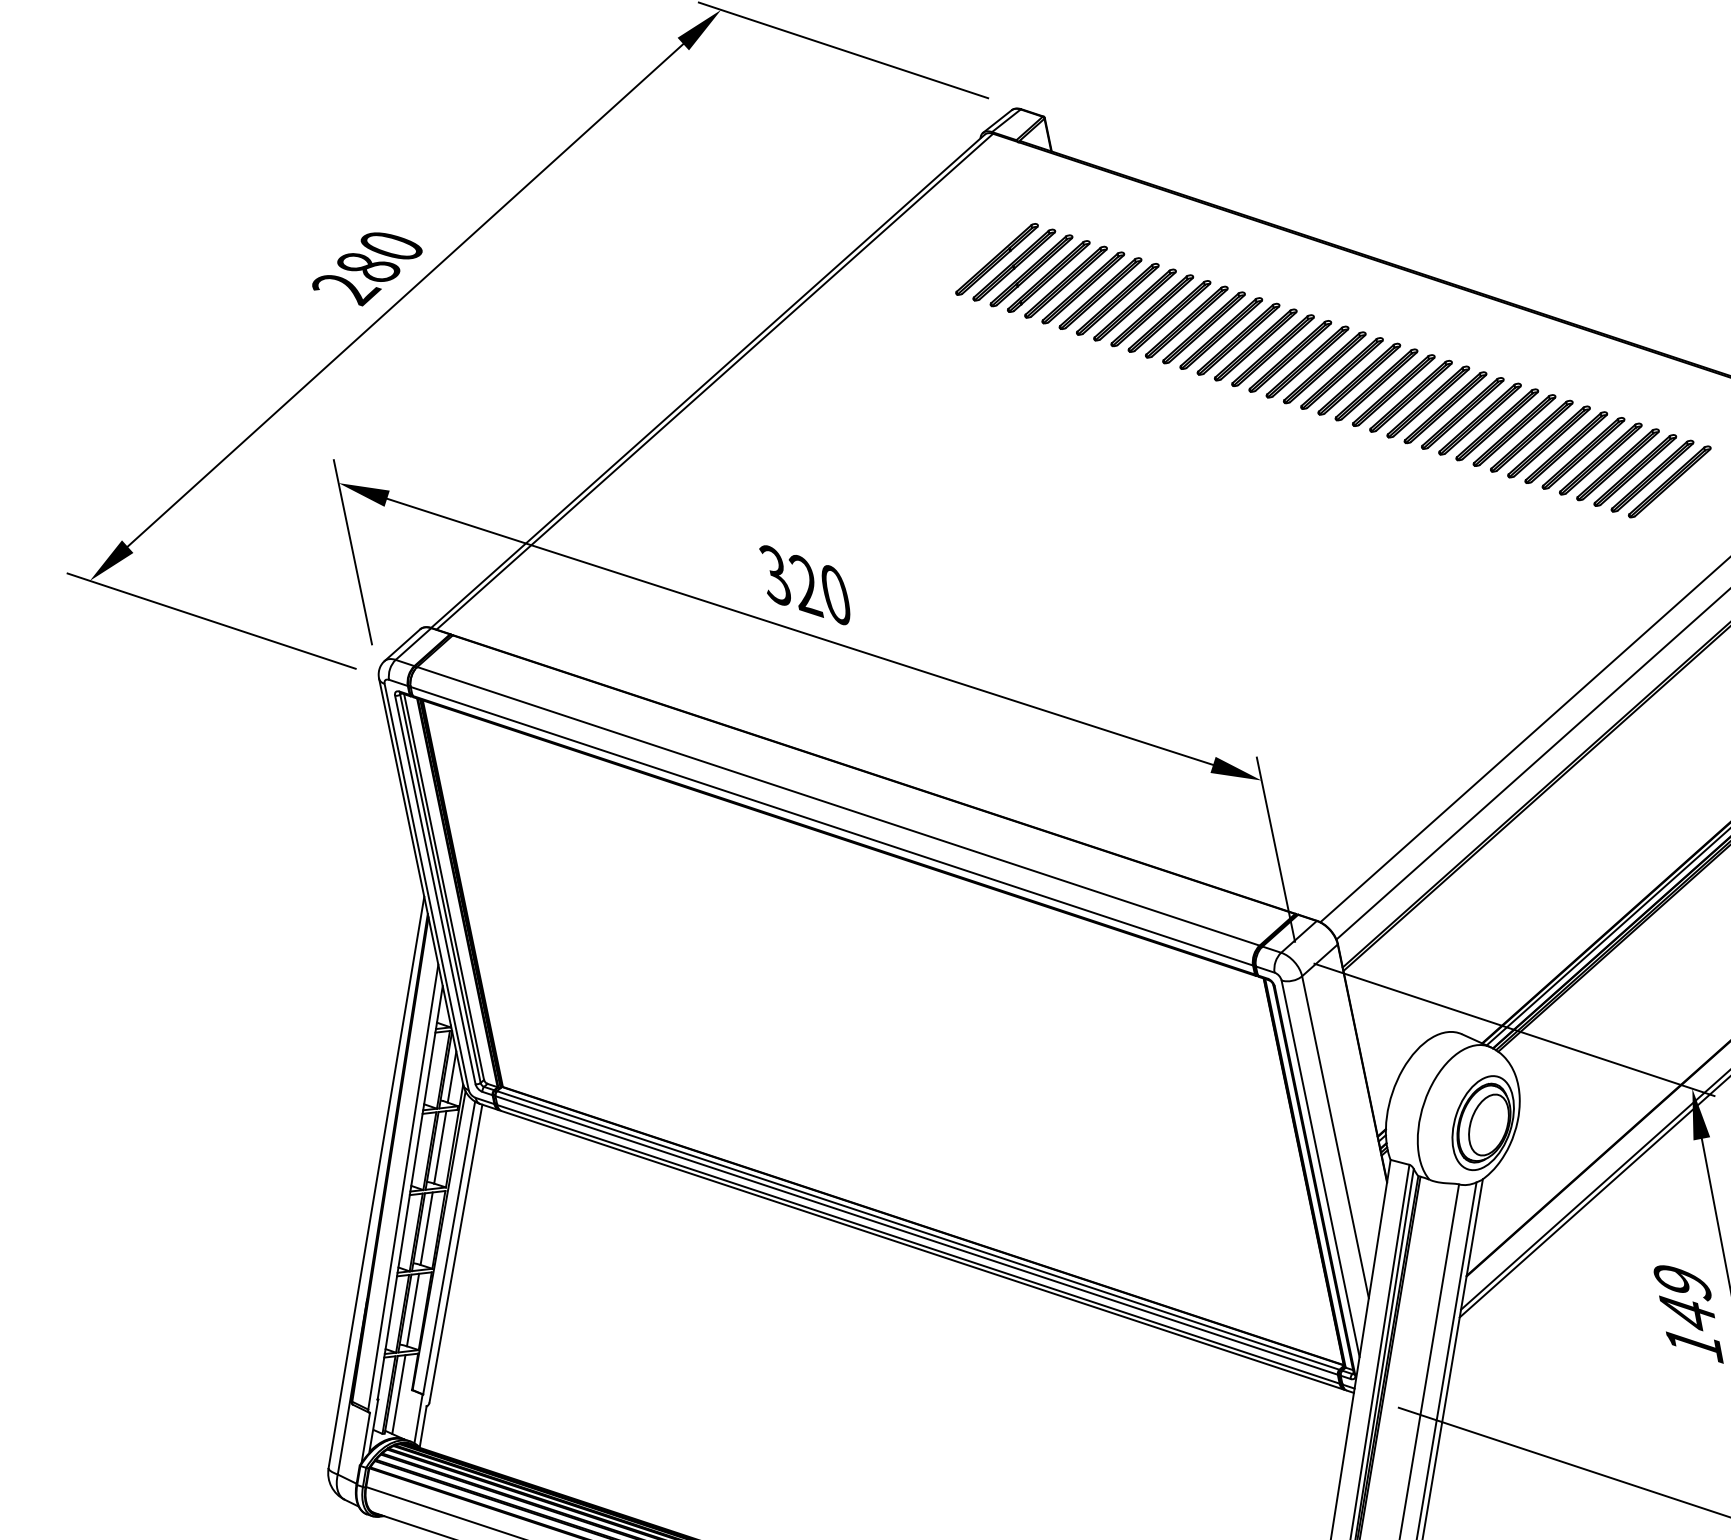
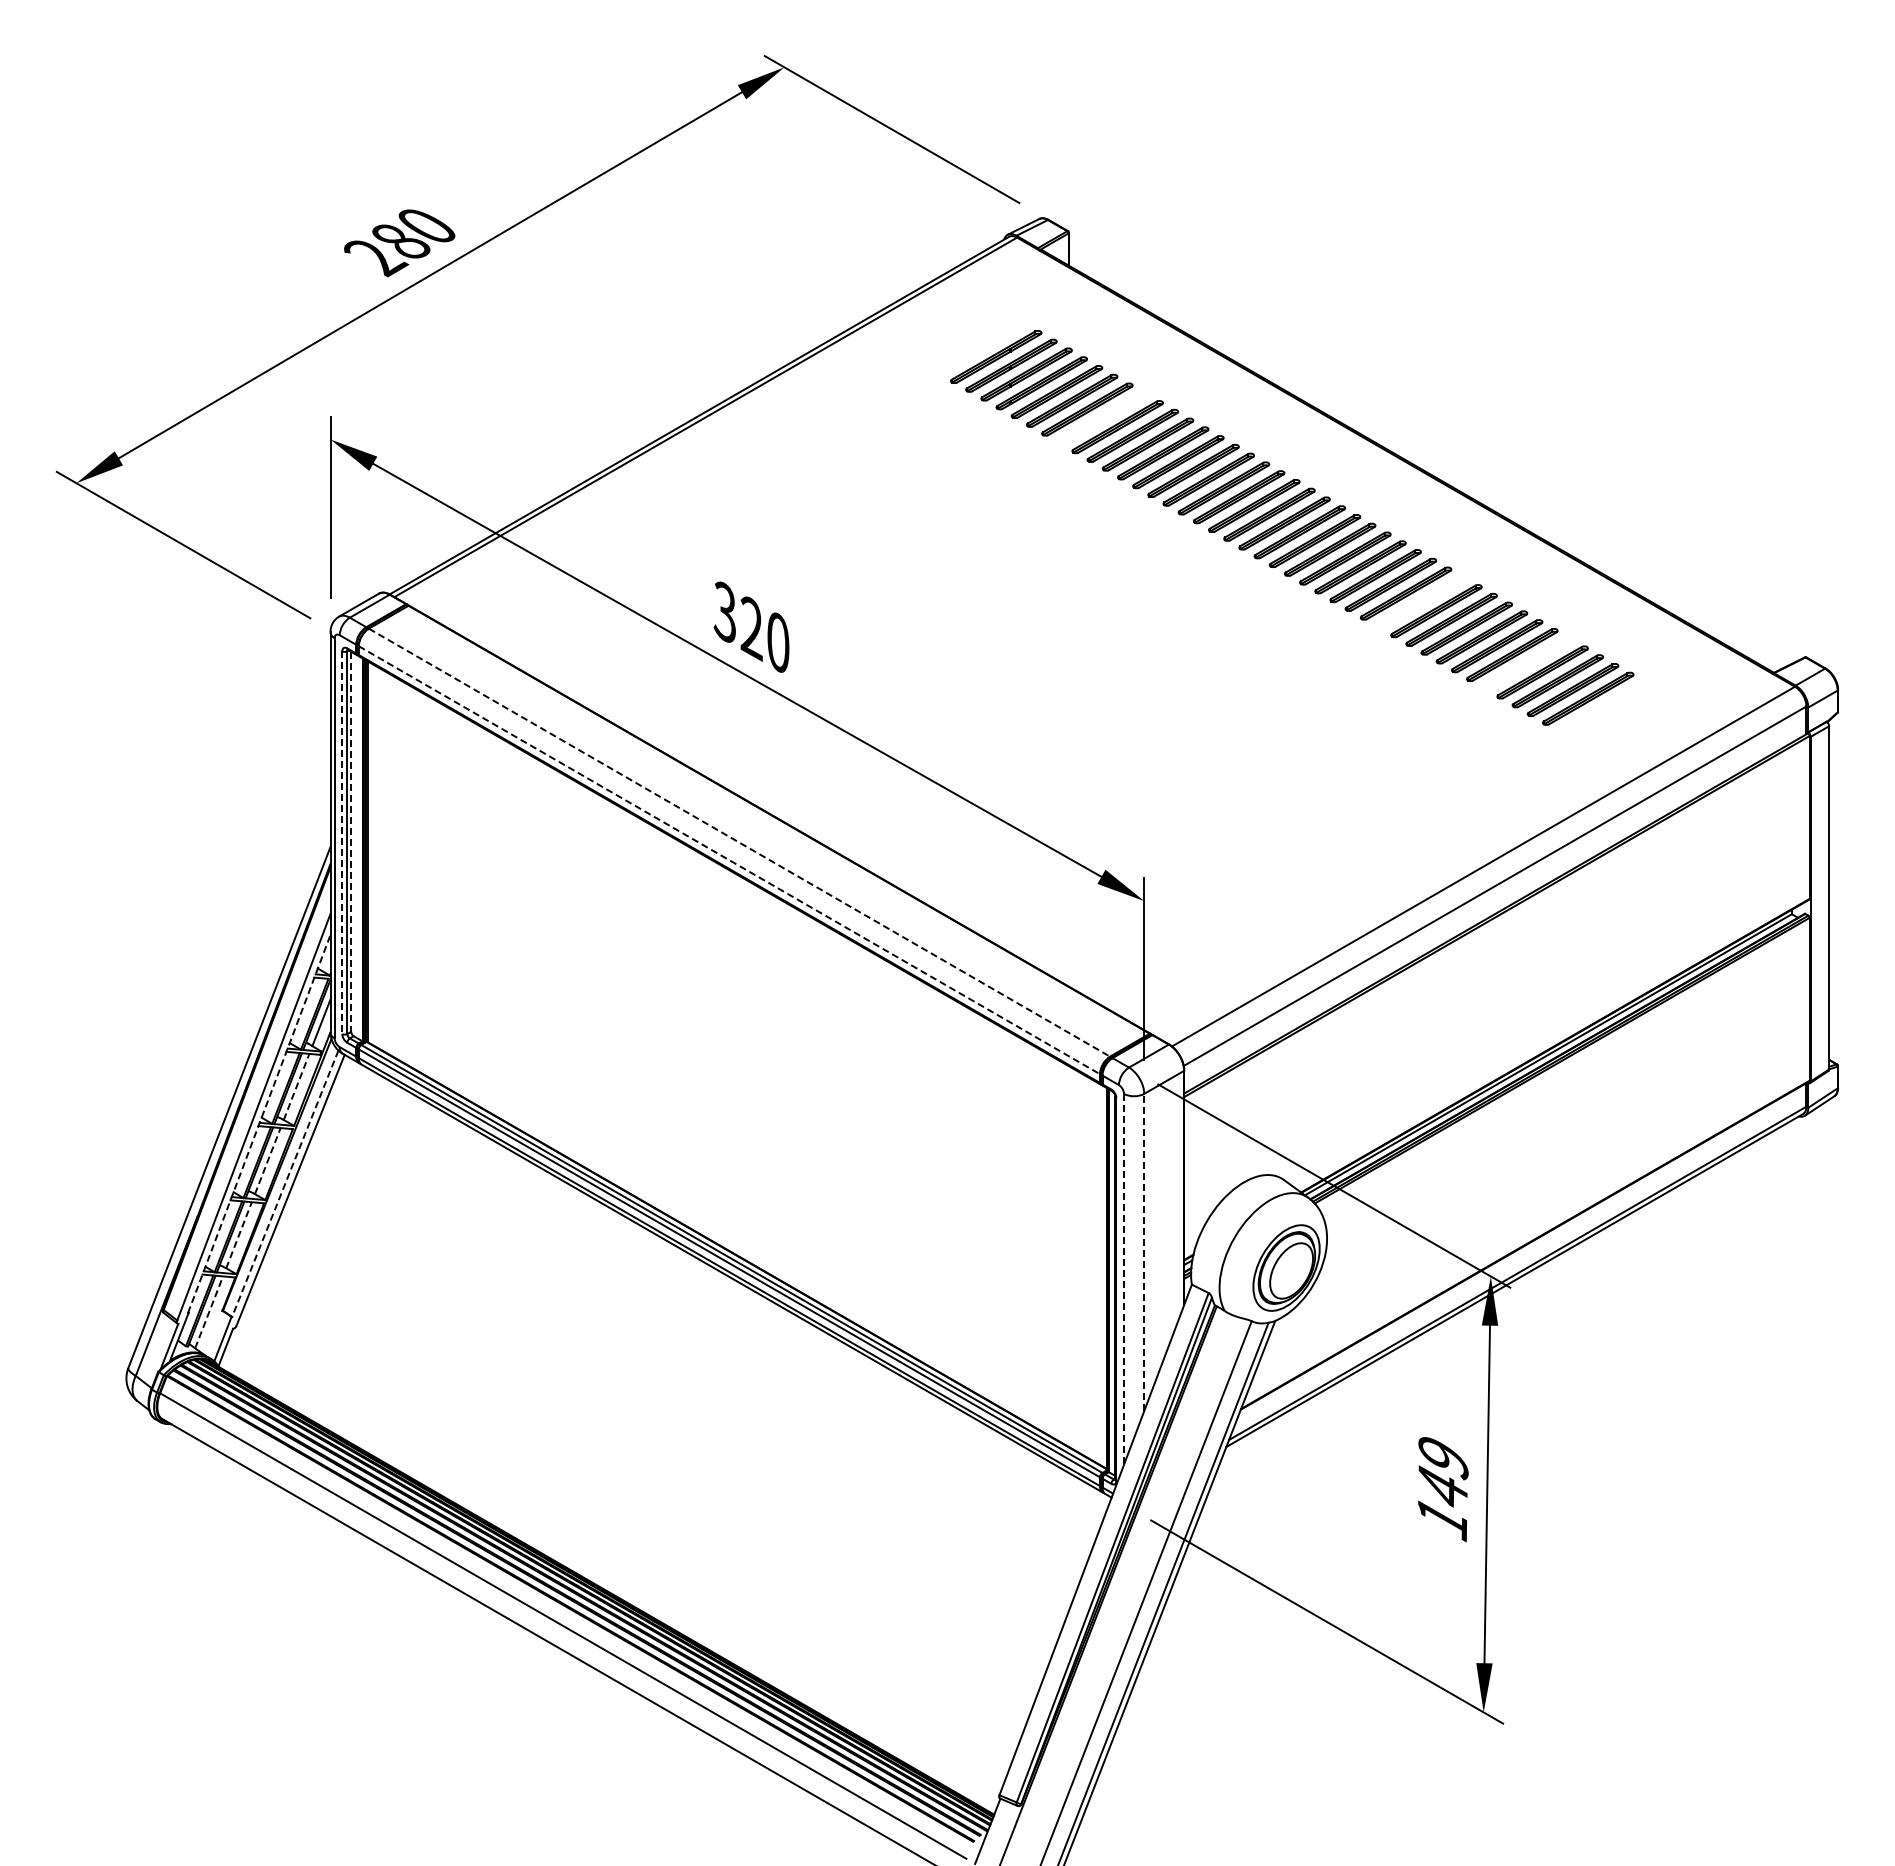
part: (1117, 299) -> (1102, 418), removed
part: (1480, 419) -> (1421, 602), removed
part: (1600, 458) -> (1527, 663), removed
line: (838, 806) -> (739, 842), solid -> dashed
line: (832, 826) -> (729, 860), solid -> dashed
line: (444, 887) -> (351, 842), solid -> dashed
line: (435, 890) -> (342, 843), solid -> dashed
line: (1335, 1137) -> (1144, 1252), solid -> dashed
line: (440, 1146) -> (296, 1086), solid -> dashed
line: (1321, 1168) -> (1124, 1279), solid -> dashed
line: (410, 1193) -> (259, 1124), solid -> dashed
line: (426, 1228) -> (267, 1160), solid -> dashed
line: (449, 1248) -> (285, 1184), solid -> dashed
line: (413, 1309) -> (239, 1234), solid -> dashed
line: (399, 1394) -> (209, 1312), solid -> dashed

